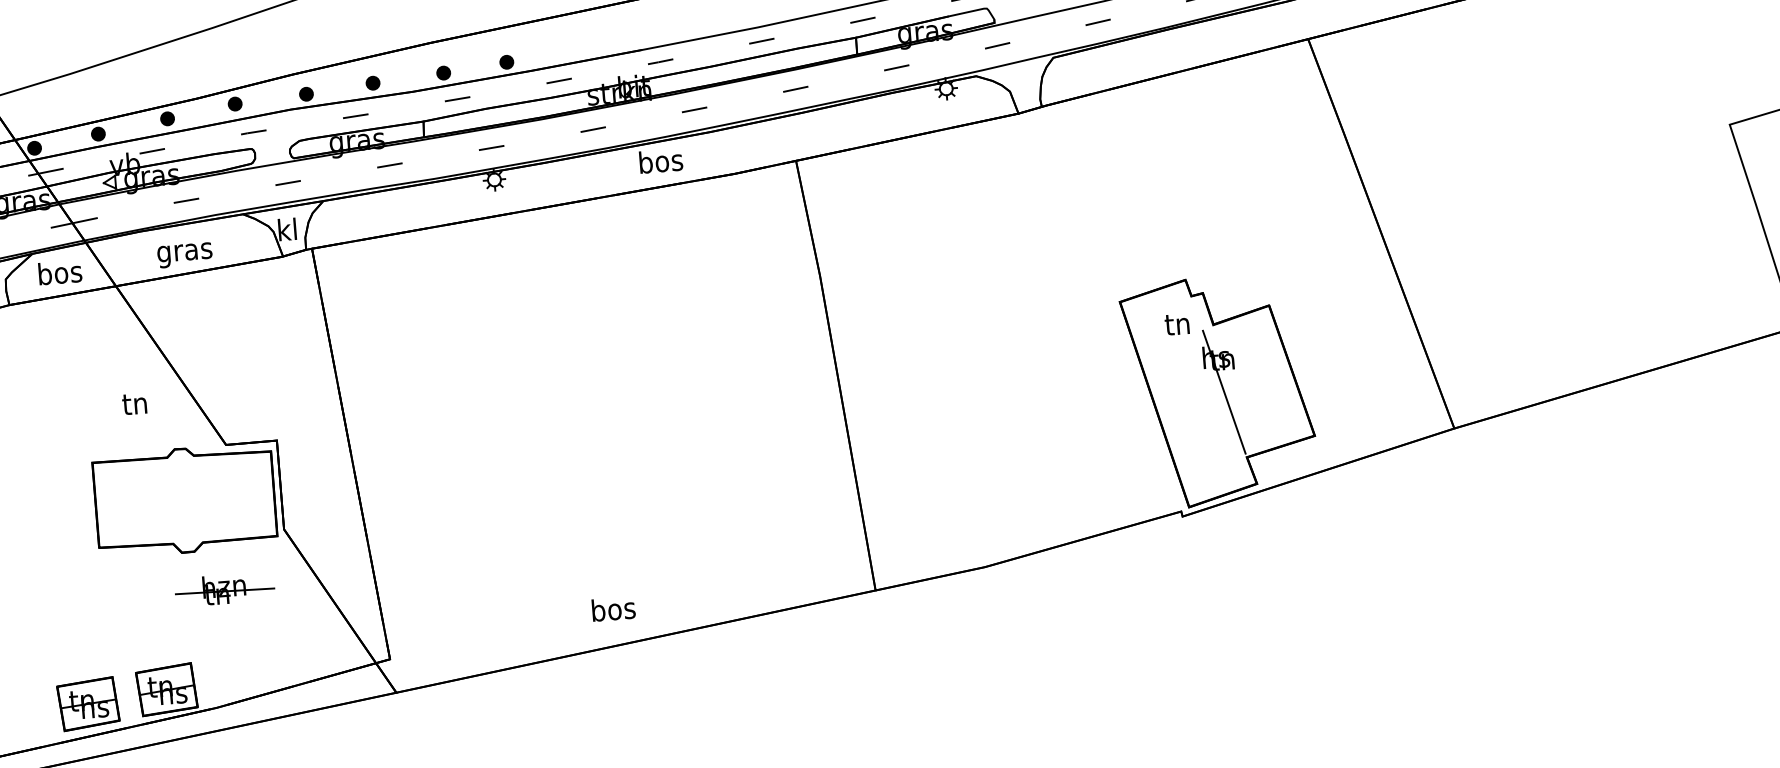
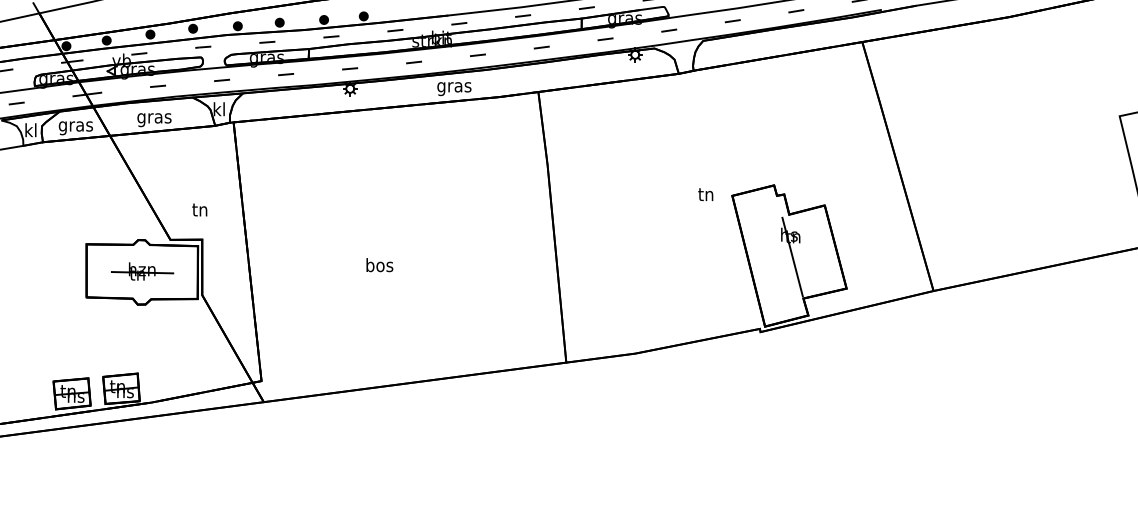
text: (661, 164) -> (454, 87), bos -> gras
text: (59, 275) -> (75, 126), bos -> gras
text: (1176, 324) -> (705, 194), moved
text: (134, 403) -> (199, 209), moved
part: (224, 589) -> (142, 271), moved
text: (613, 609) -> (379, 265), moved

